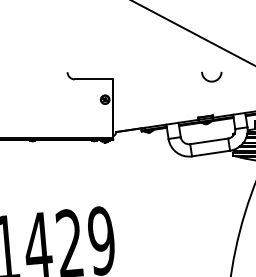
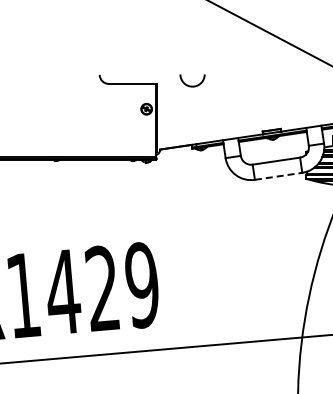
arc: (211, 80) -> (192, 85), moved
line: (210, 153) -> (278, 176), solid -> dashed

